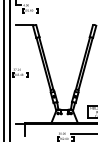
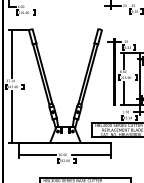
line: (18, 45) -> (12, 53), added
line: (18, 100) -> (12, 116), added
line: (40, 133) -> (37, 154), added

